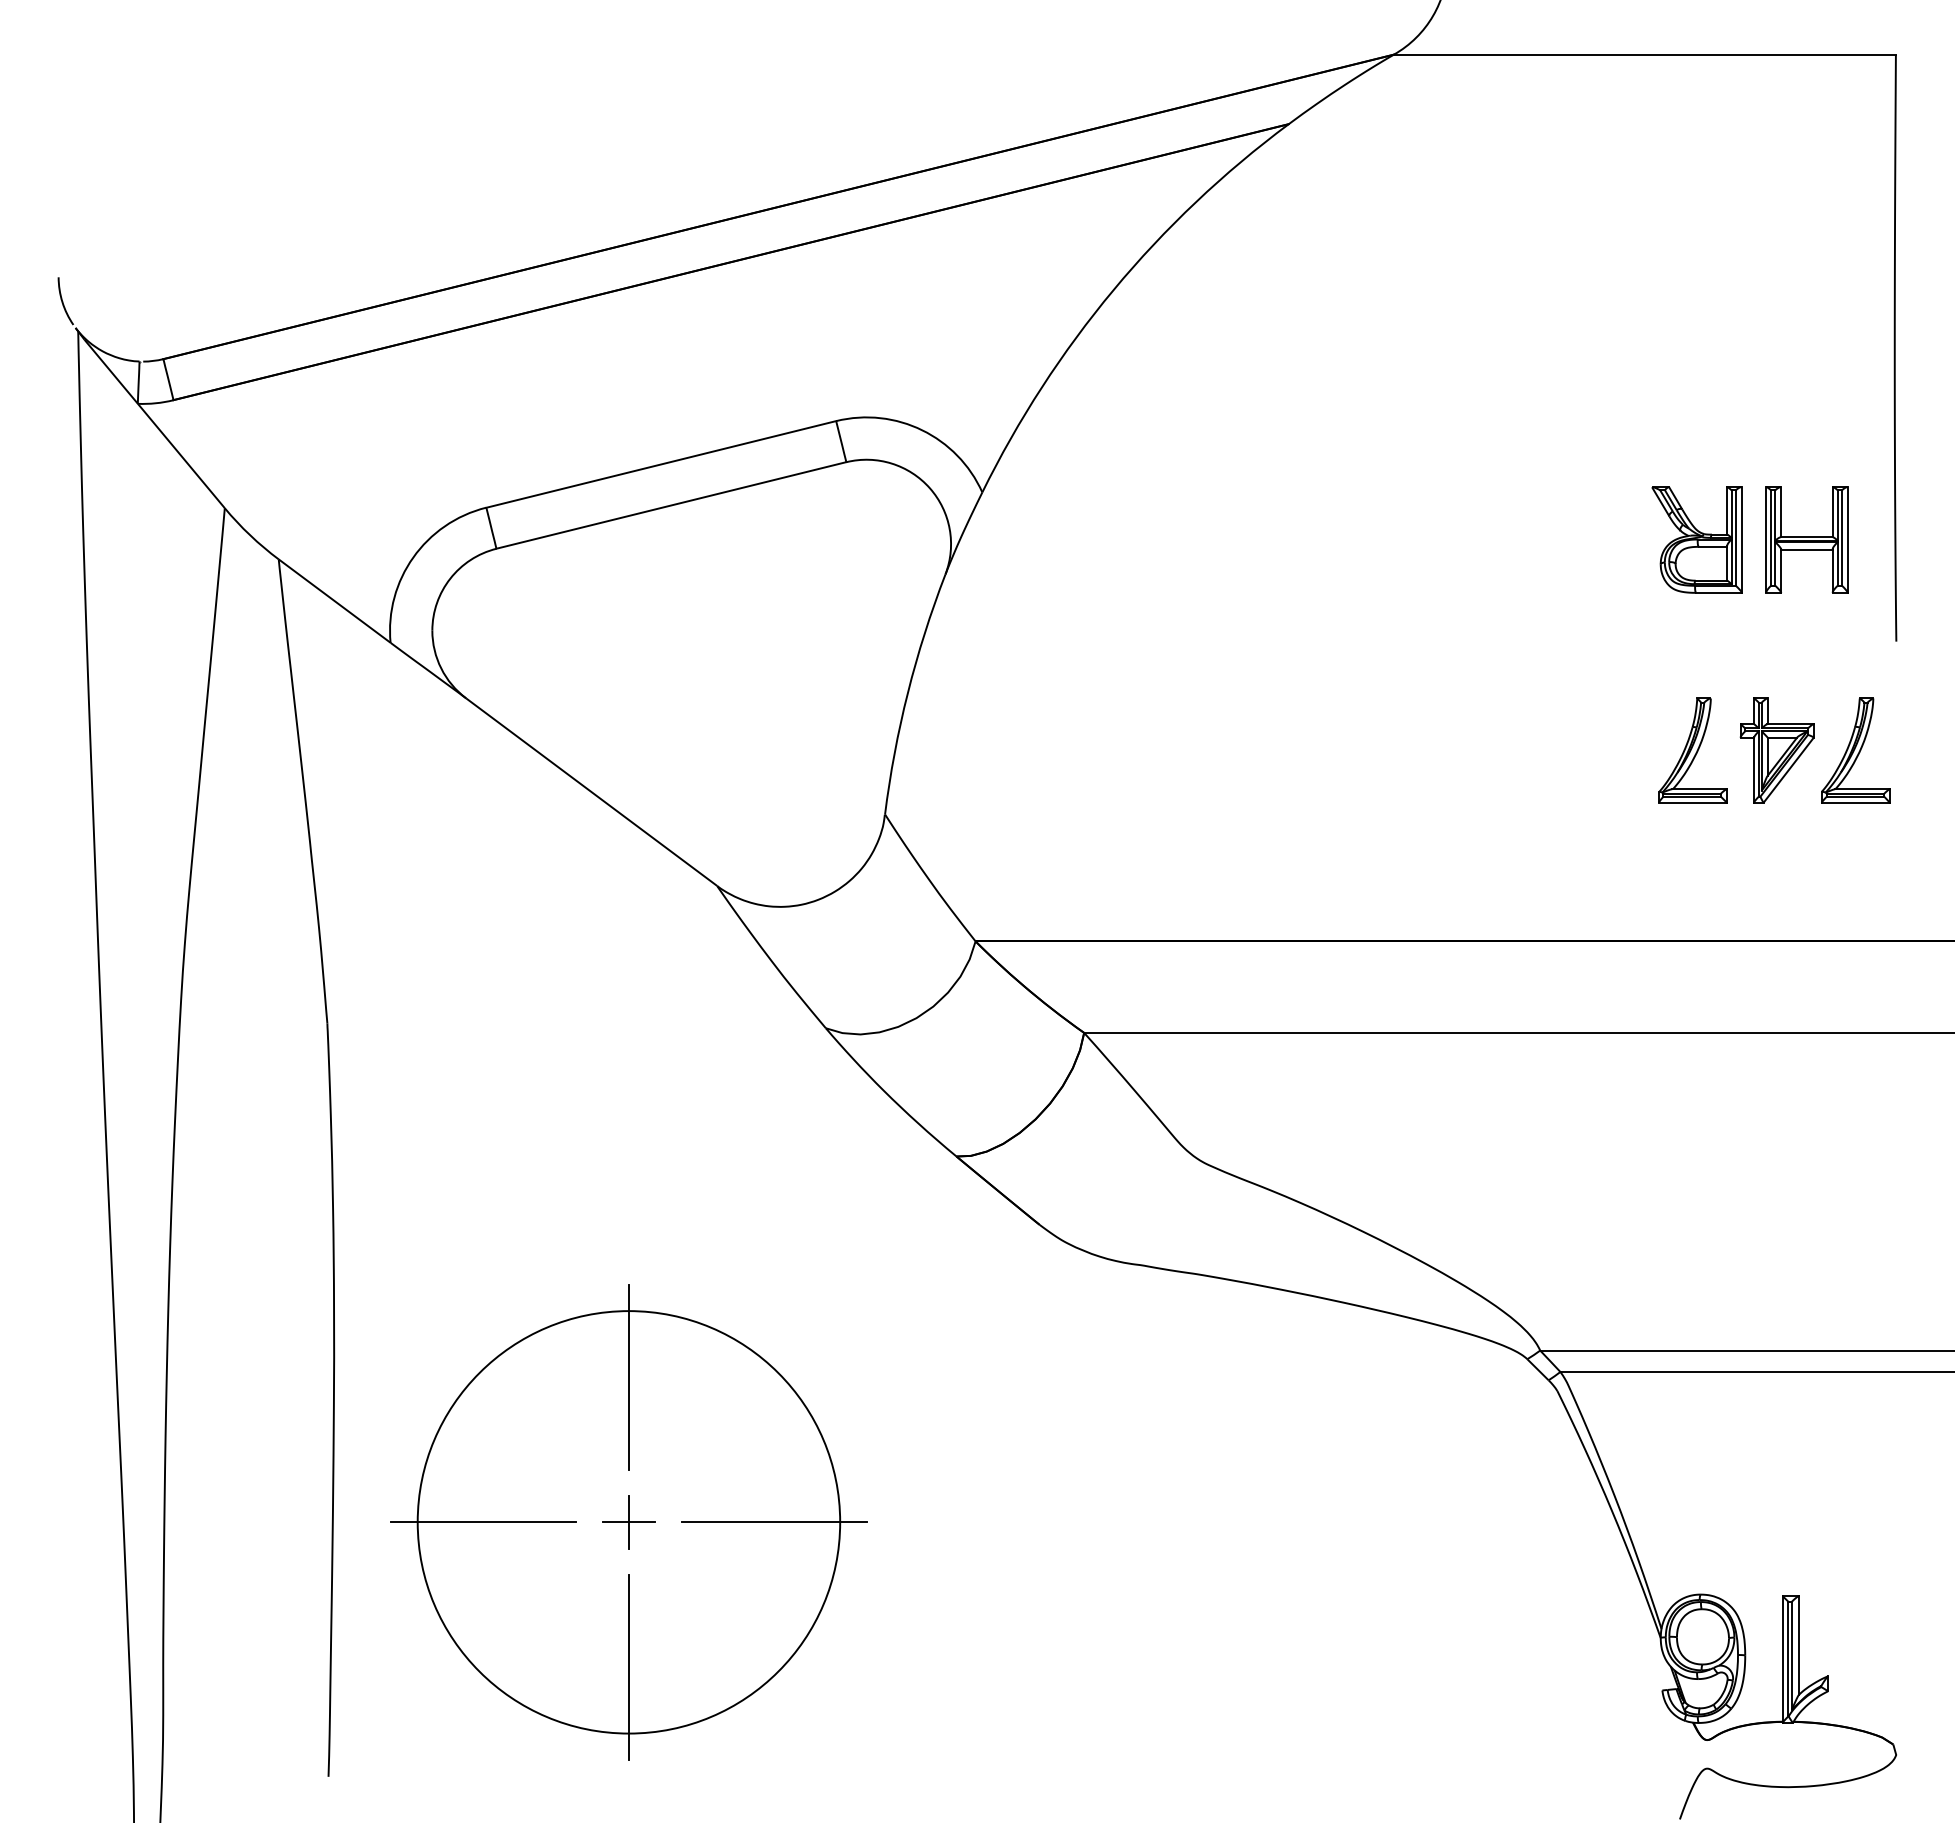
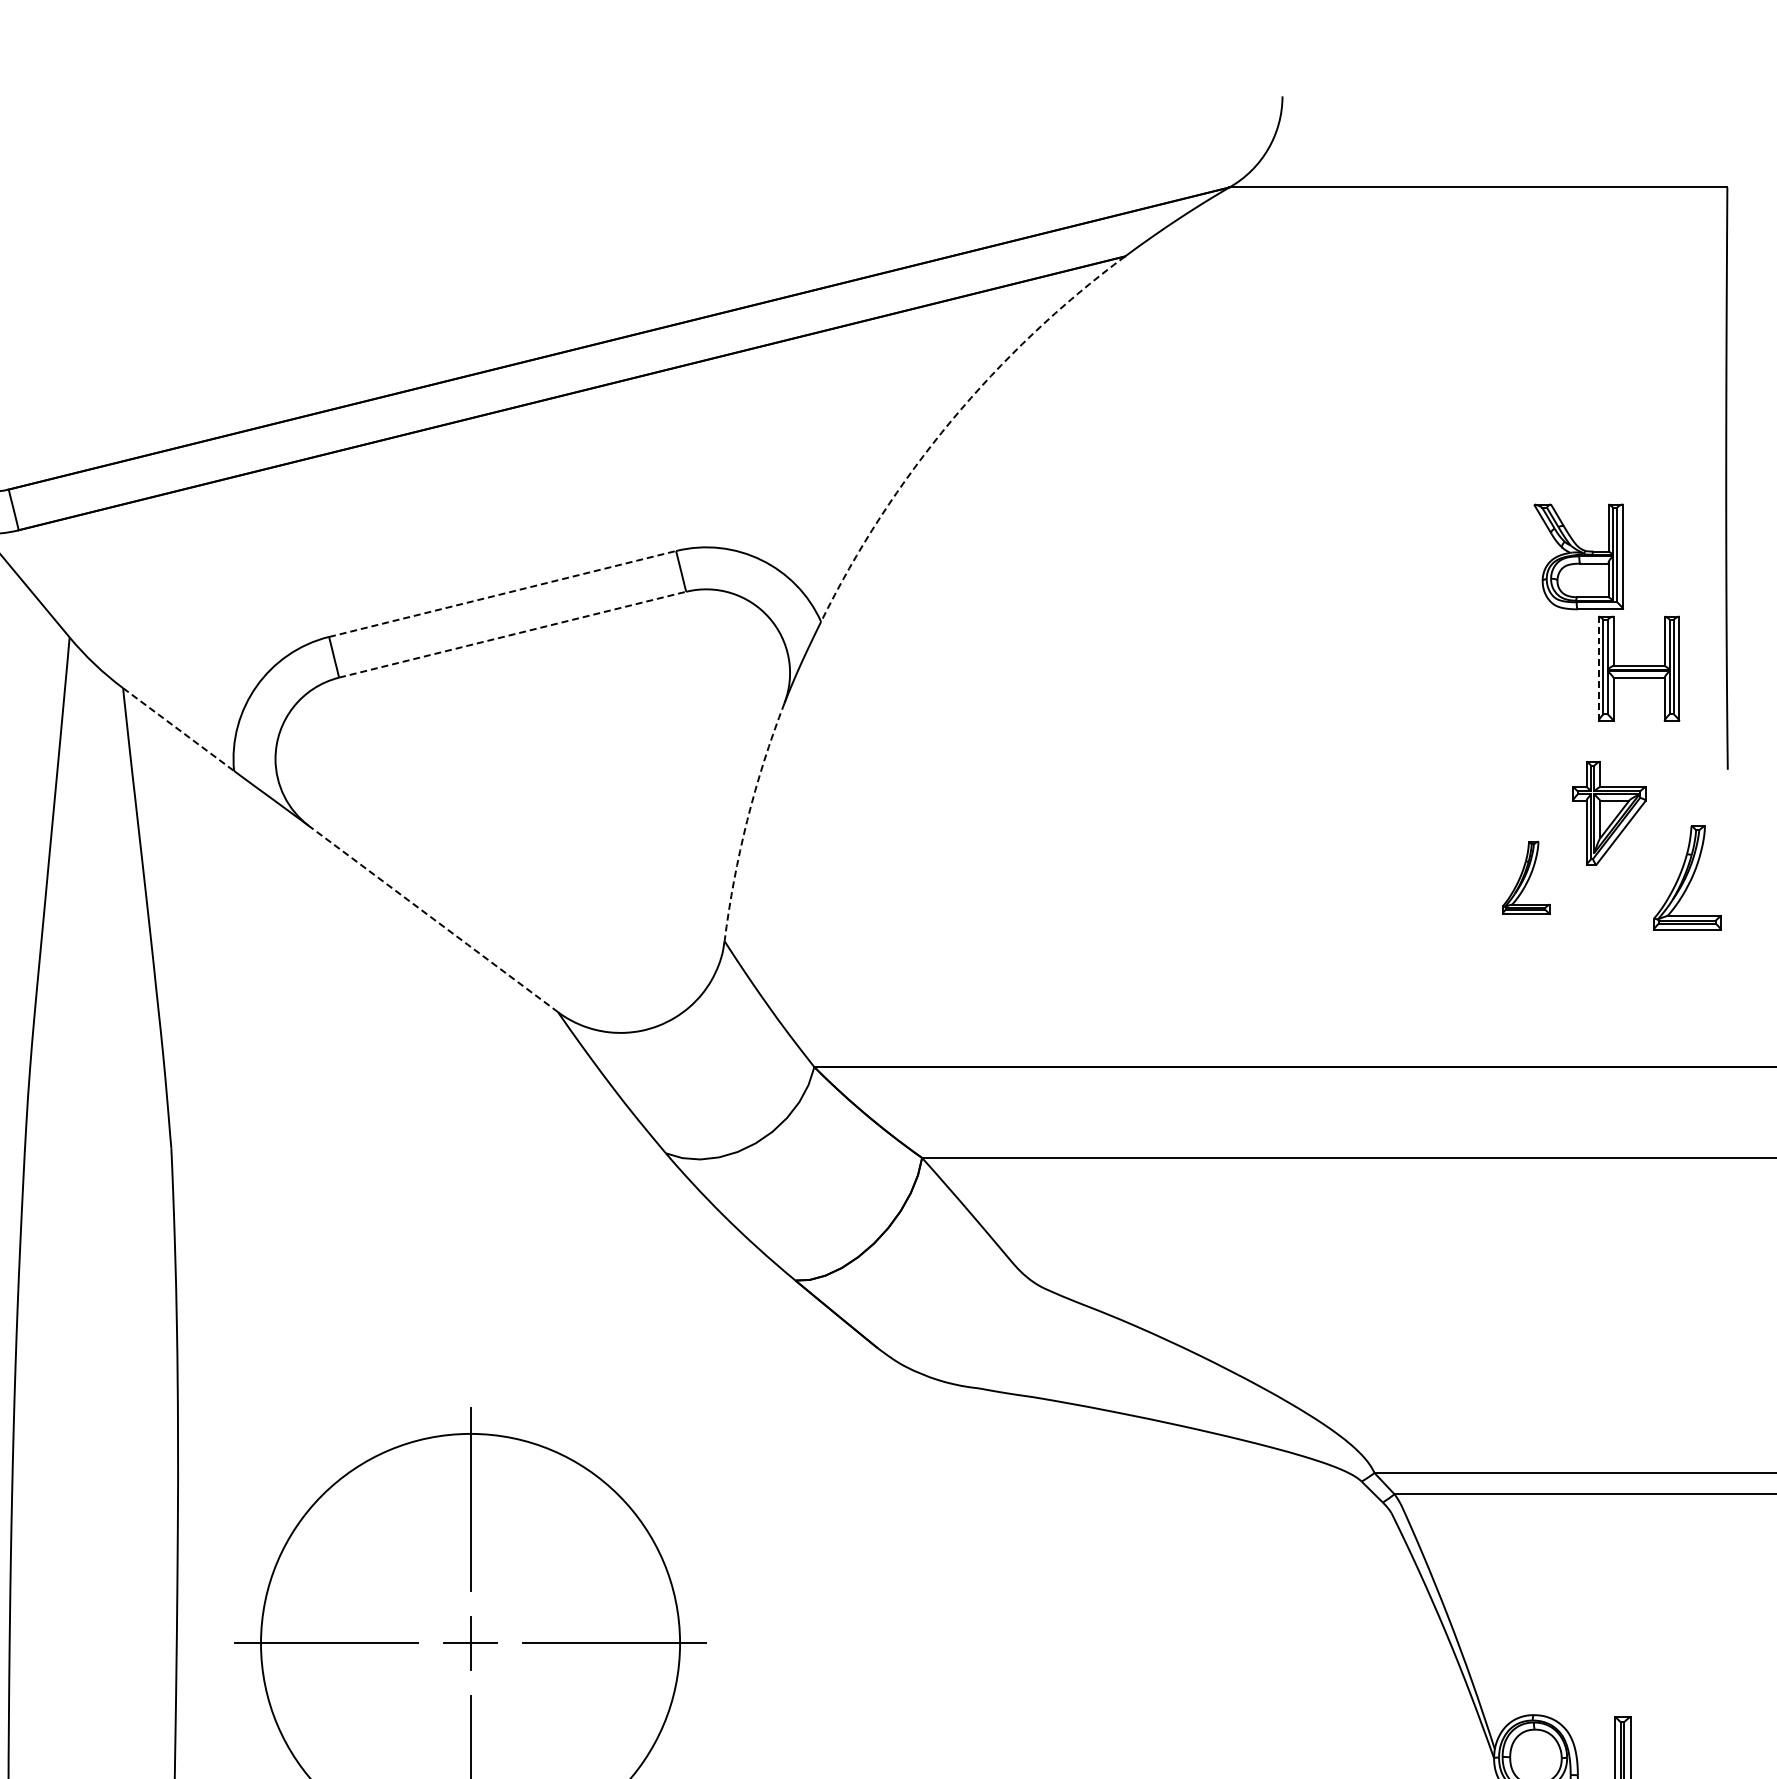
arc: (1113, 290) -> (951, 421), solid -> dashed
line: (661, 464) -> (502, 594), solid -> dashed
line: (671, 505) -> (512, 634), solid -> dashed
part: (1696, 539) -> (1578, 556), moved
line: (1766, 539) -> (1598, 668), solid -> dashed
line: (334, 600) -> (178, 728), solid -> dashed
arc: (907, 692) -> (746, 820), solid -> dashed
part: (1692, 750) -> (1525, 877), size x0.7
part: (1776, 750) -> (1608, 813), moved
line: (591, 791) -> (433, 918), solid -> dashed

